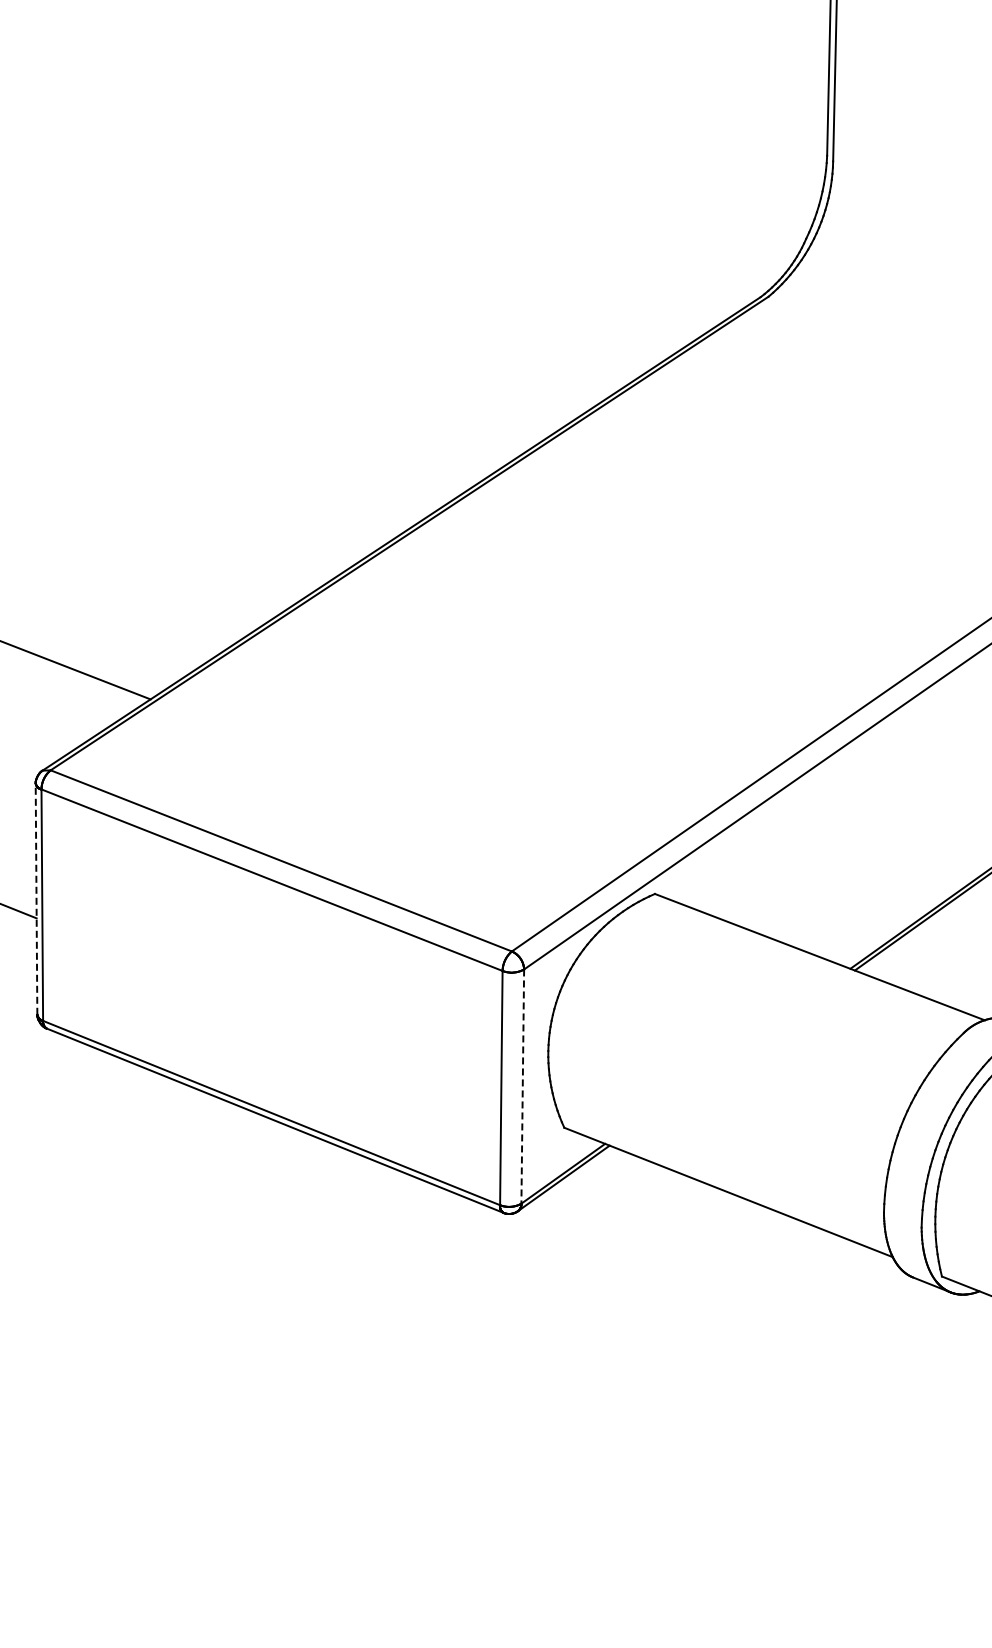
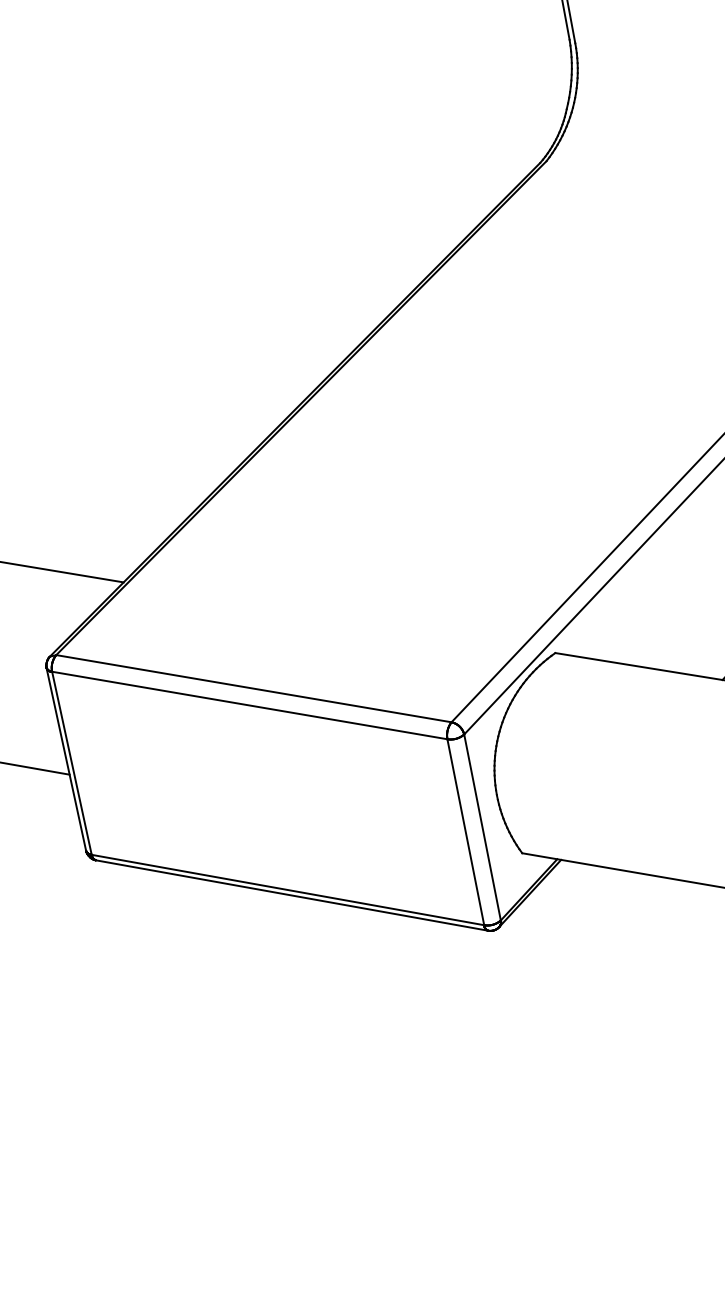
line: (36, 899) -> (66, 759), dashed -> solid
line: (522, 1087) -> (482, 828), dashed -> solid

